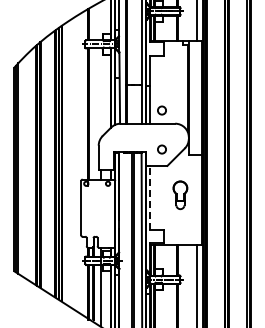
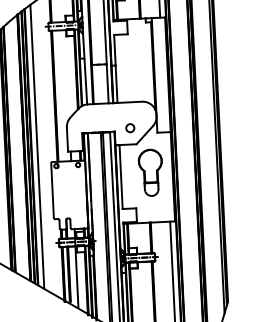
circle: (161, 110) -> (127, 89), removed
line: (68, 163) -> (37, 146), added
part: (180, 195) -> (151, 173), size x1.67
line: (150, 197) -> (121, 176), dashed -> solid

